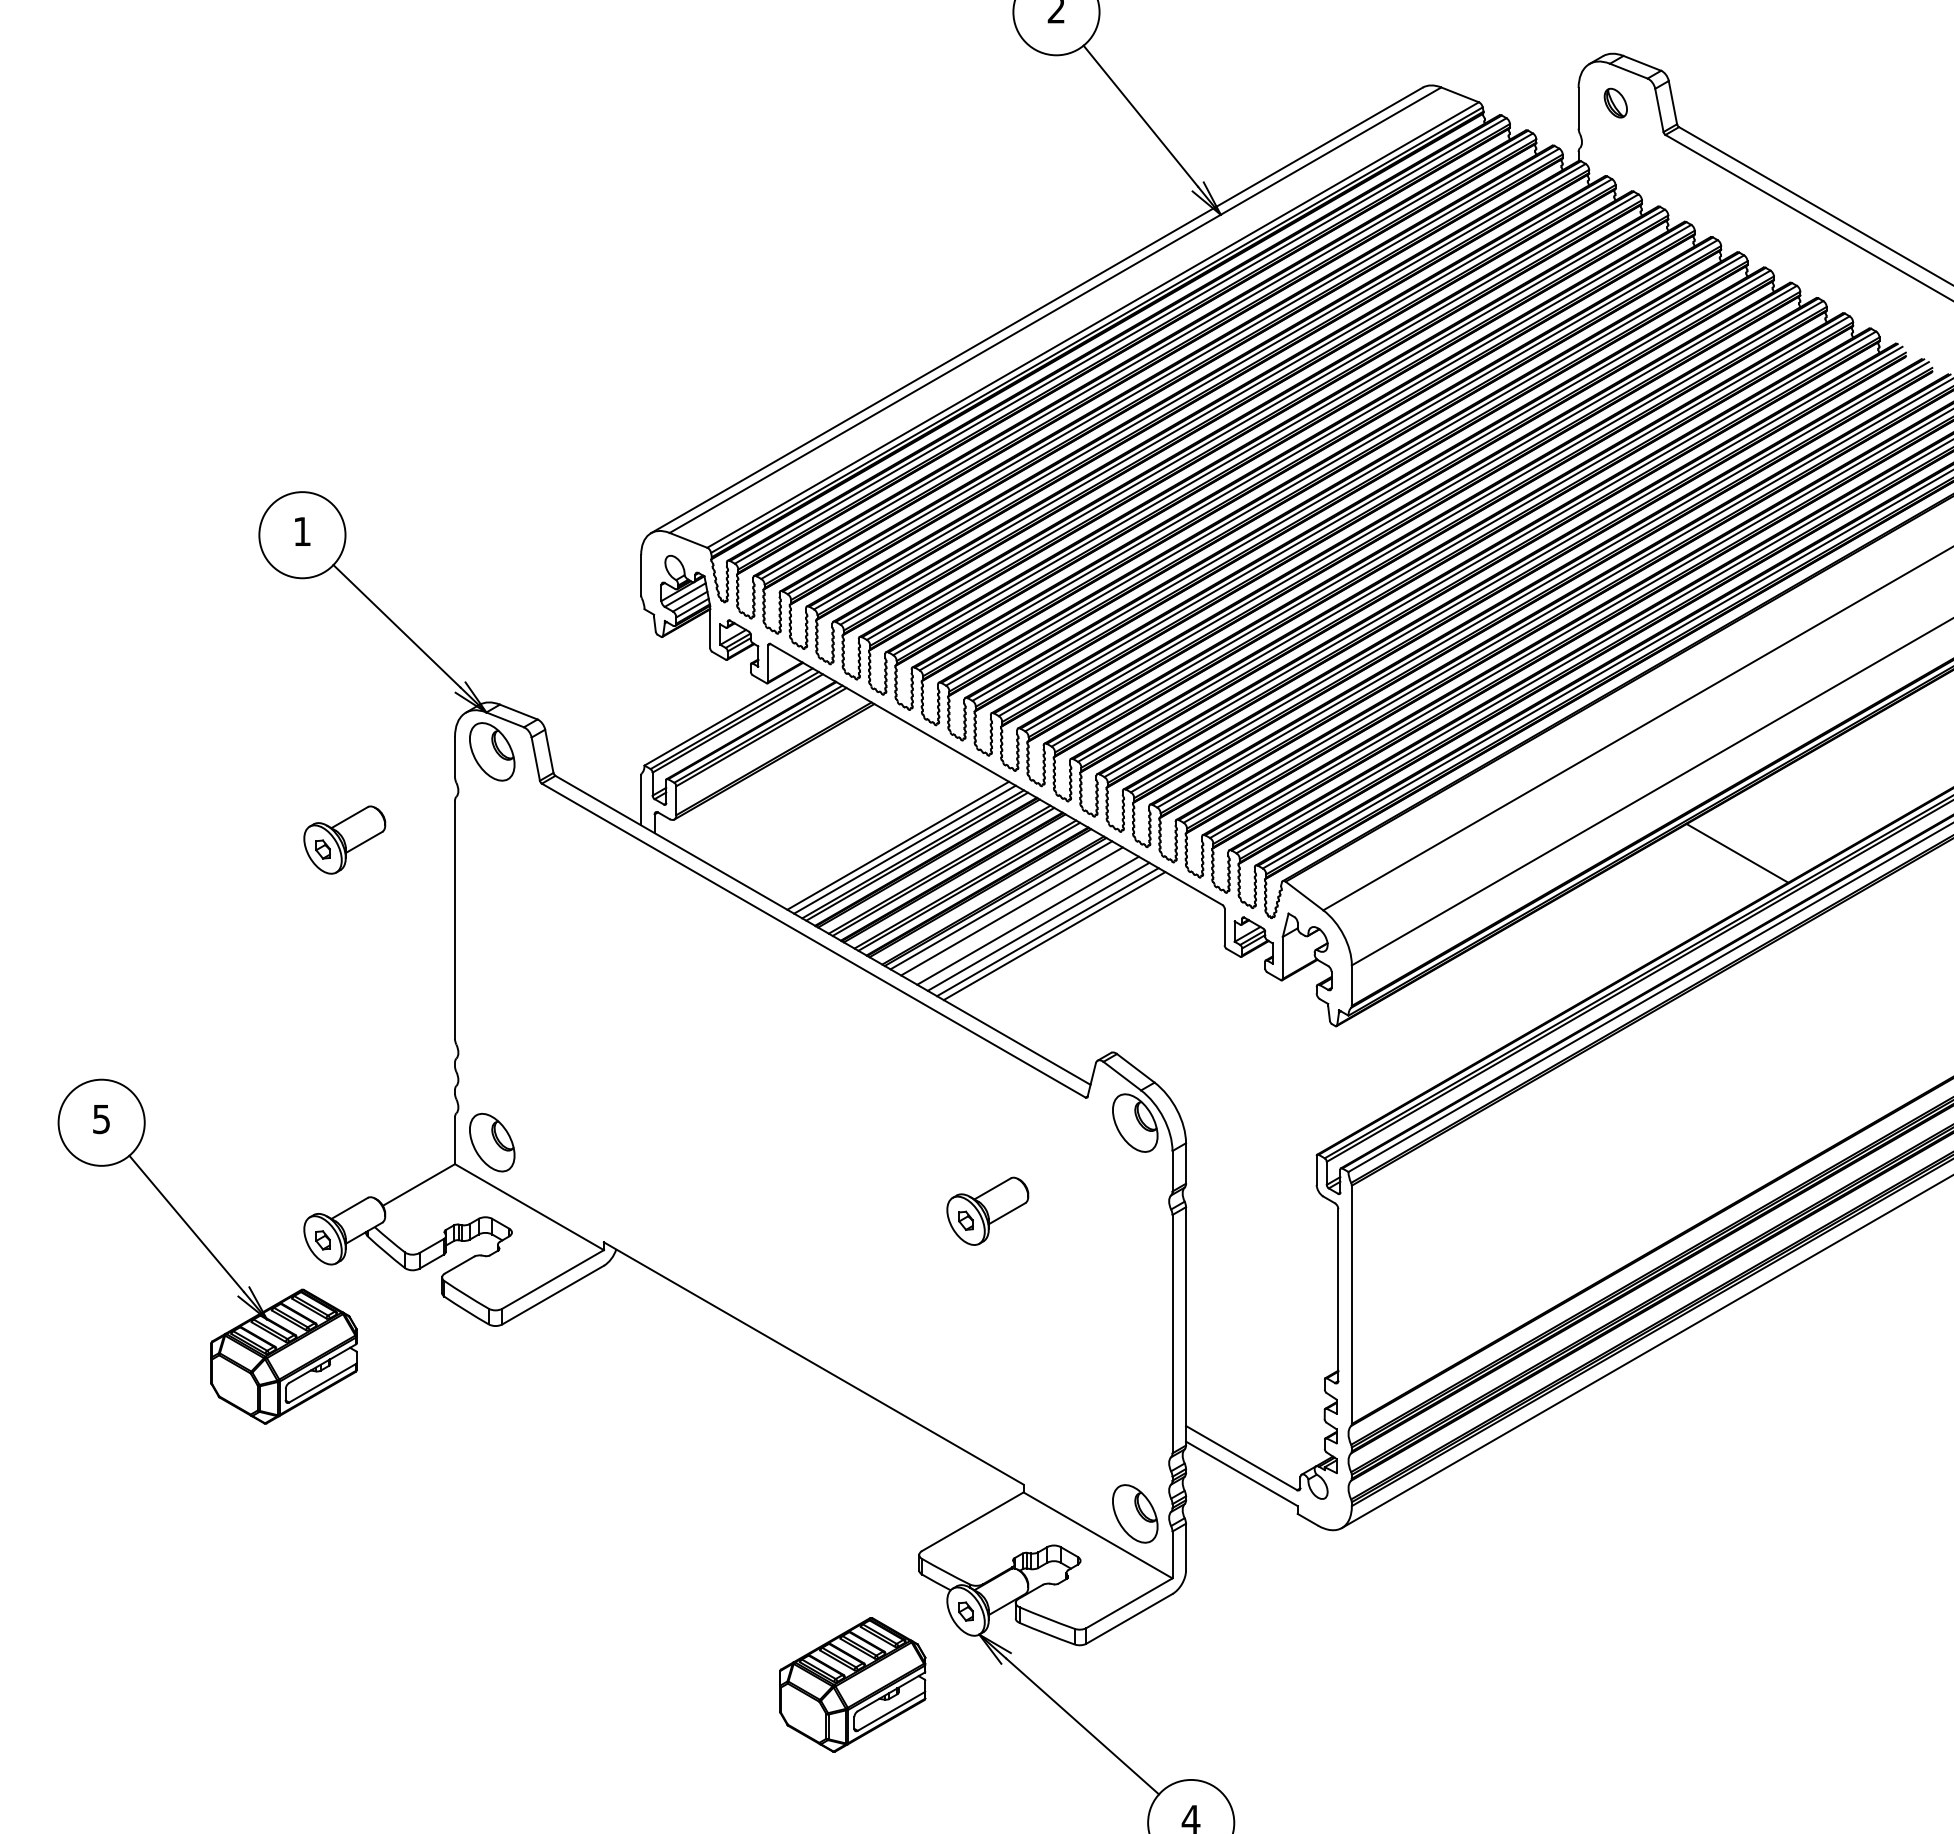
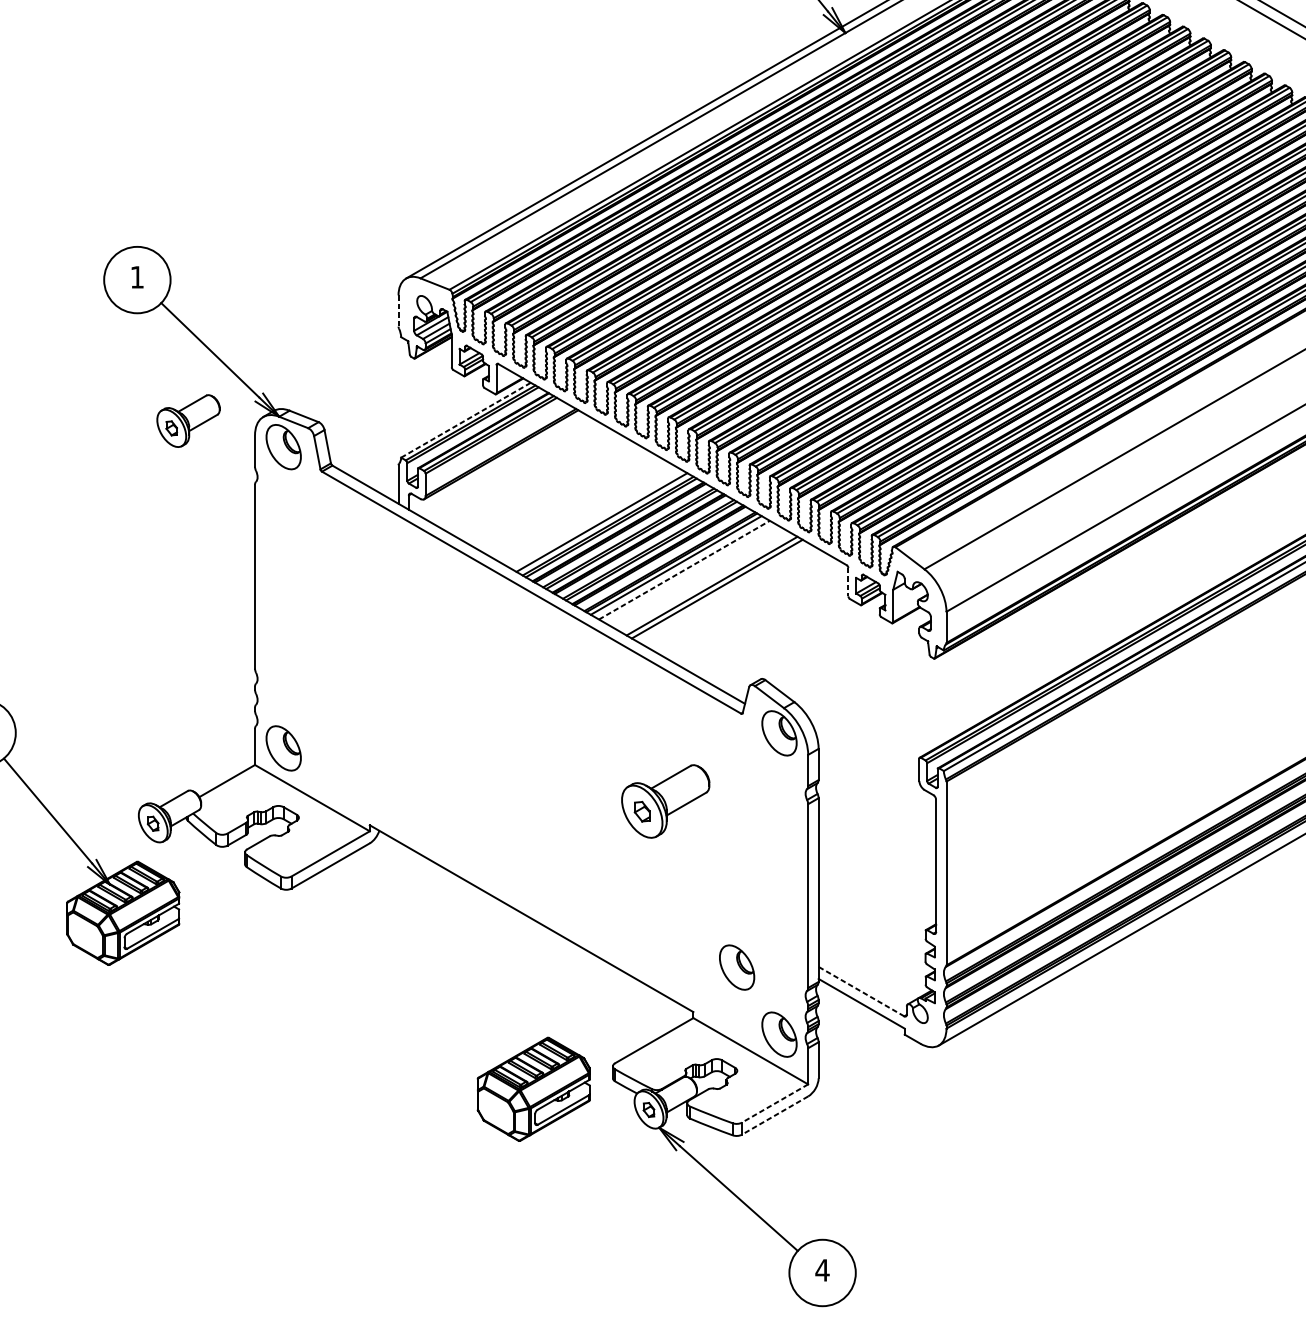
line: (641, 575) -> (398, 311), solid -> dashed
line: (729, 716) -> (466, 419), solid -> dashed
part: (344, 839) -> (188, 420), moved
line: (898, 845) -> (596, 519), removed
line: (1737, 853) -> (1243, 525), removed
line: (1012, 911) -> (684, 570), solid -> dashed
line: (1027, 920) -> (696, 577), removed
line: (1038, 926) -> (704, 581), removed
line: (1224, 927) -> (848, 582), solid -> dashed
part: (987, 1210) -> (665, 800), size x1.4
part: (1080, 1426) -> (737, 967), added
line: (1241, 1457) -> (861, 991), solid -> dashed
line: (1129, 1603) -> (775, 1103), solid -> dashed
line: (1129, 1618) -> (775, 1115), solid -> dashed
part: (852, 1684) -> (533, 1089), moved

